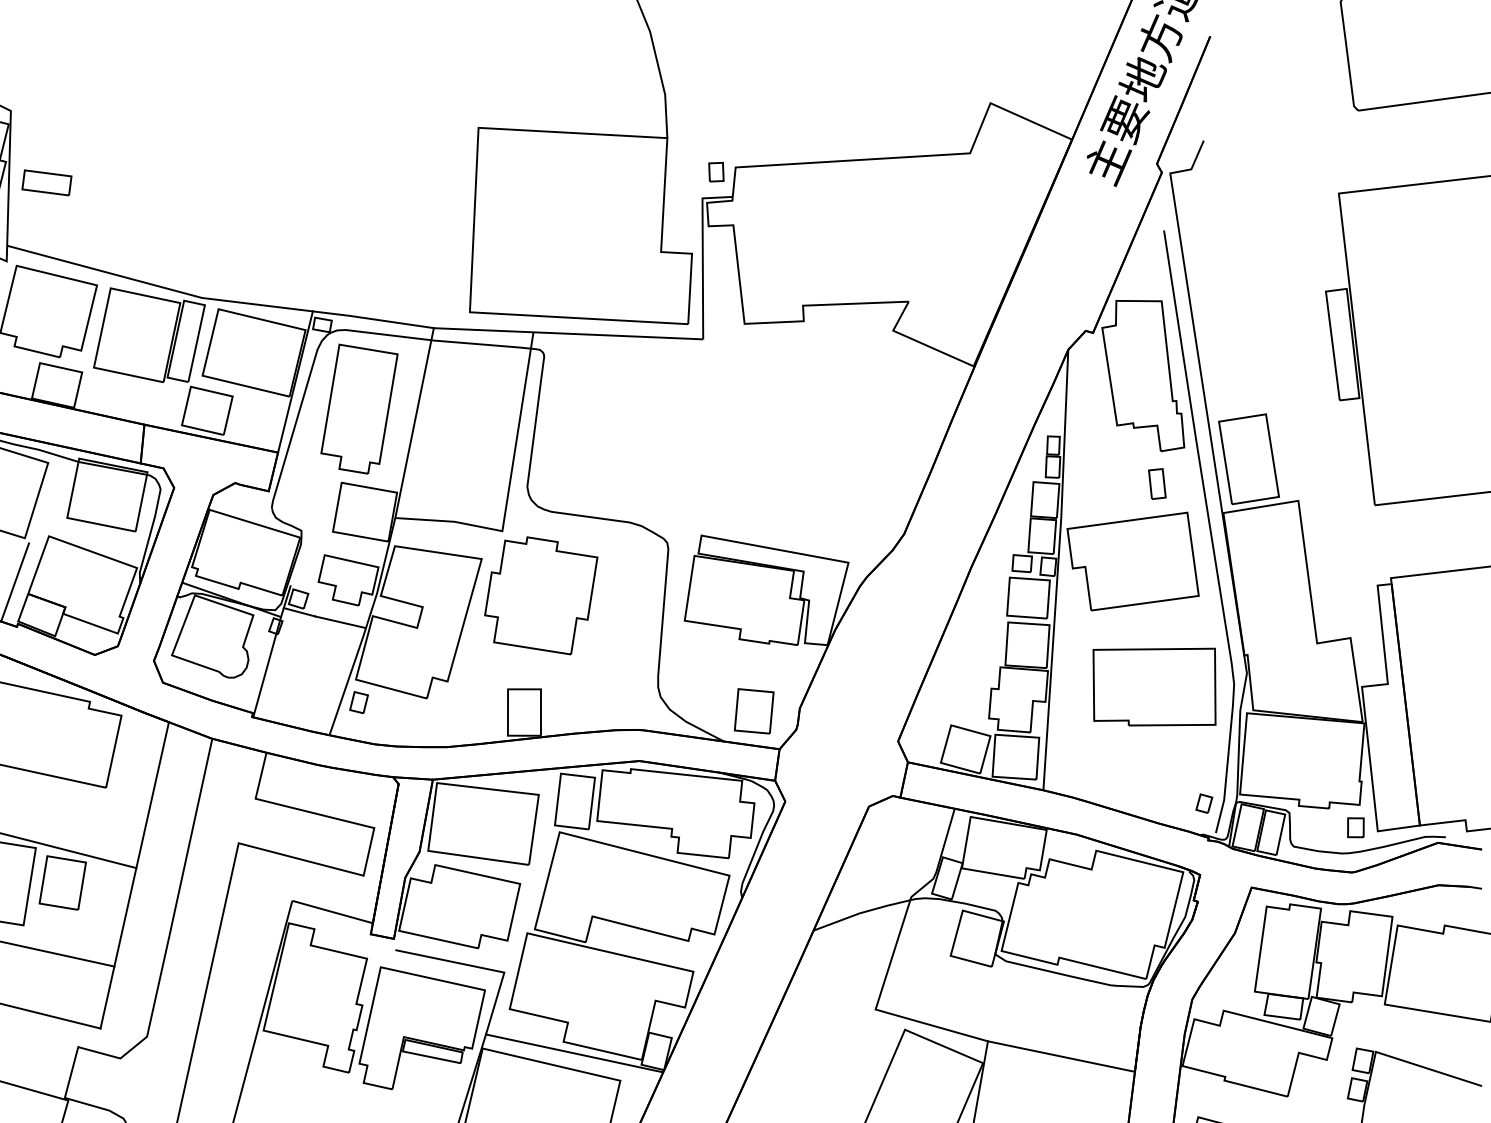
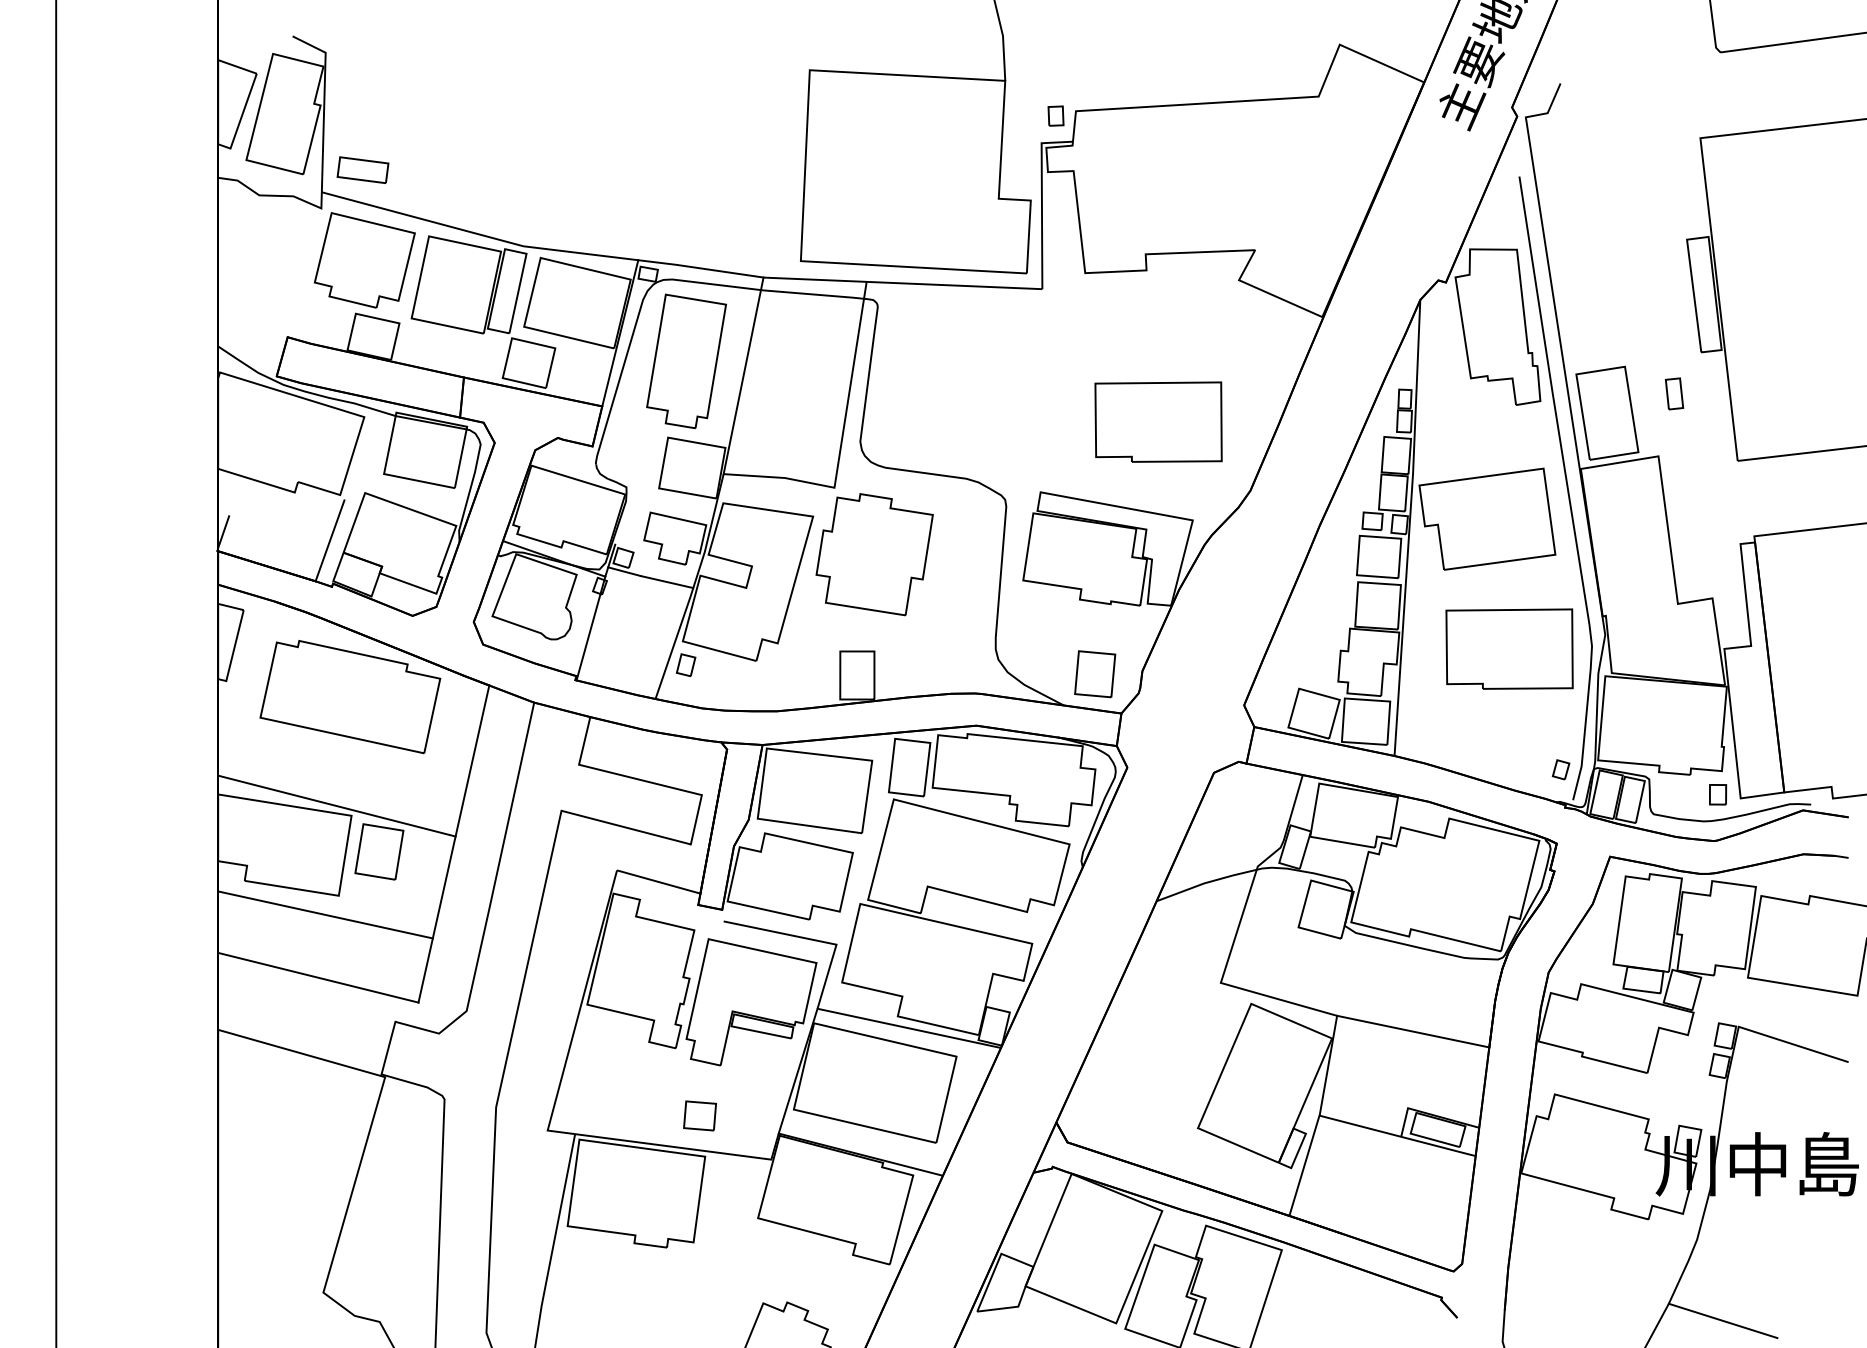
part: (46, 182) -> (362, 169), moved
part: (815, 467) -> (1158, 421), added
part: (1157, 483) -> (1674, 393), moved

